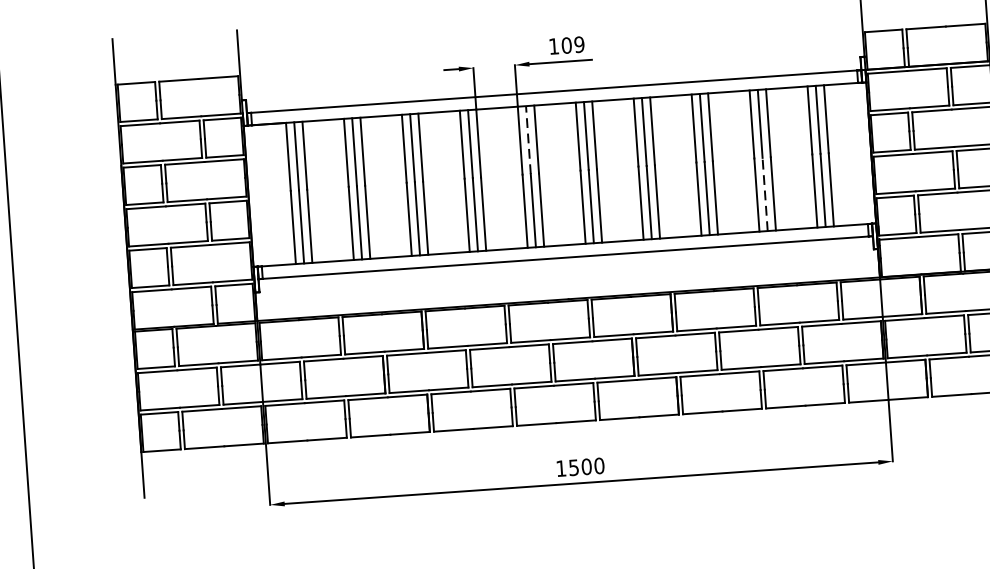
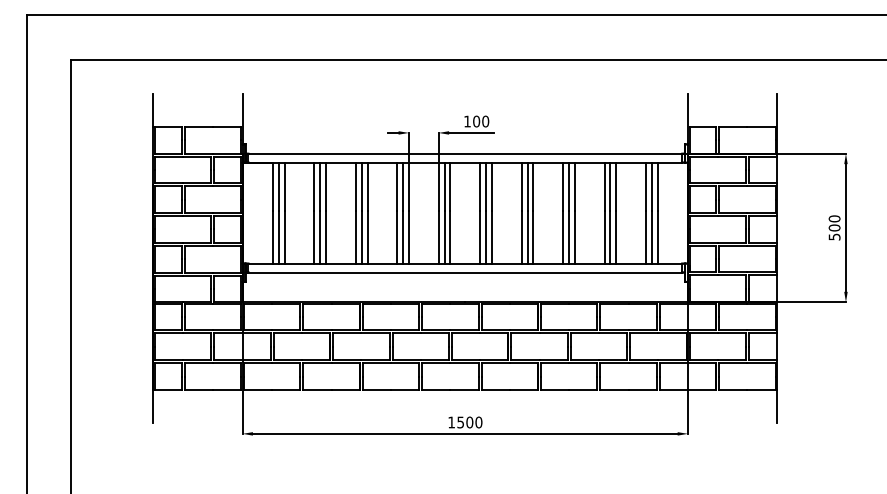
text: (579, 44) -> (485, 121), 109 -> 100
line: (528, 139) -> (444, 186), dashed -> solid
line: (765, 193) -> (610, 236), dashed -> solid

